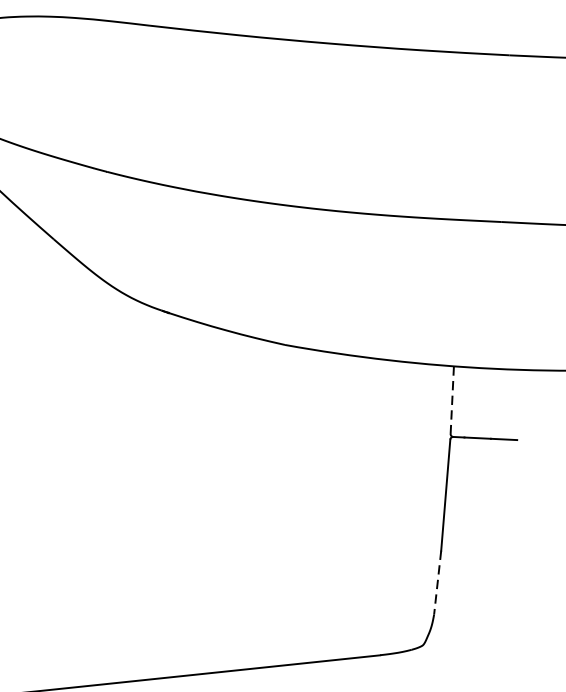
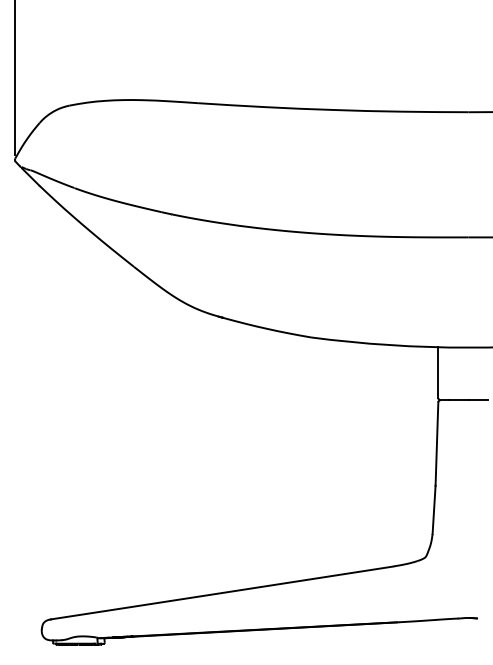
line: (452, 401) -> (438, 373), dashed -> solid
line: (438, 583) -> (434, 510), dashed -> solid

